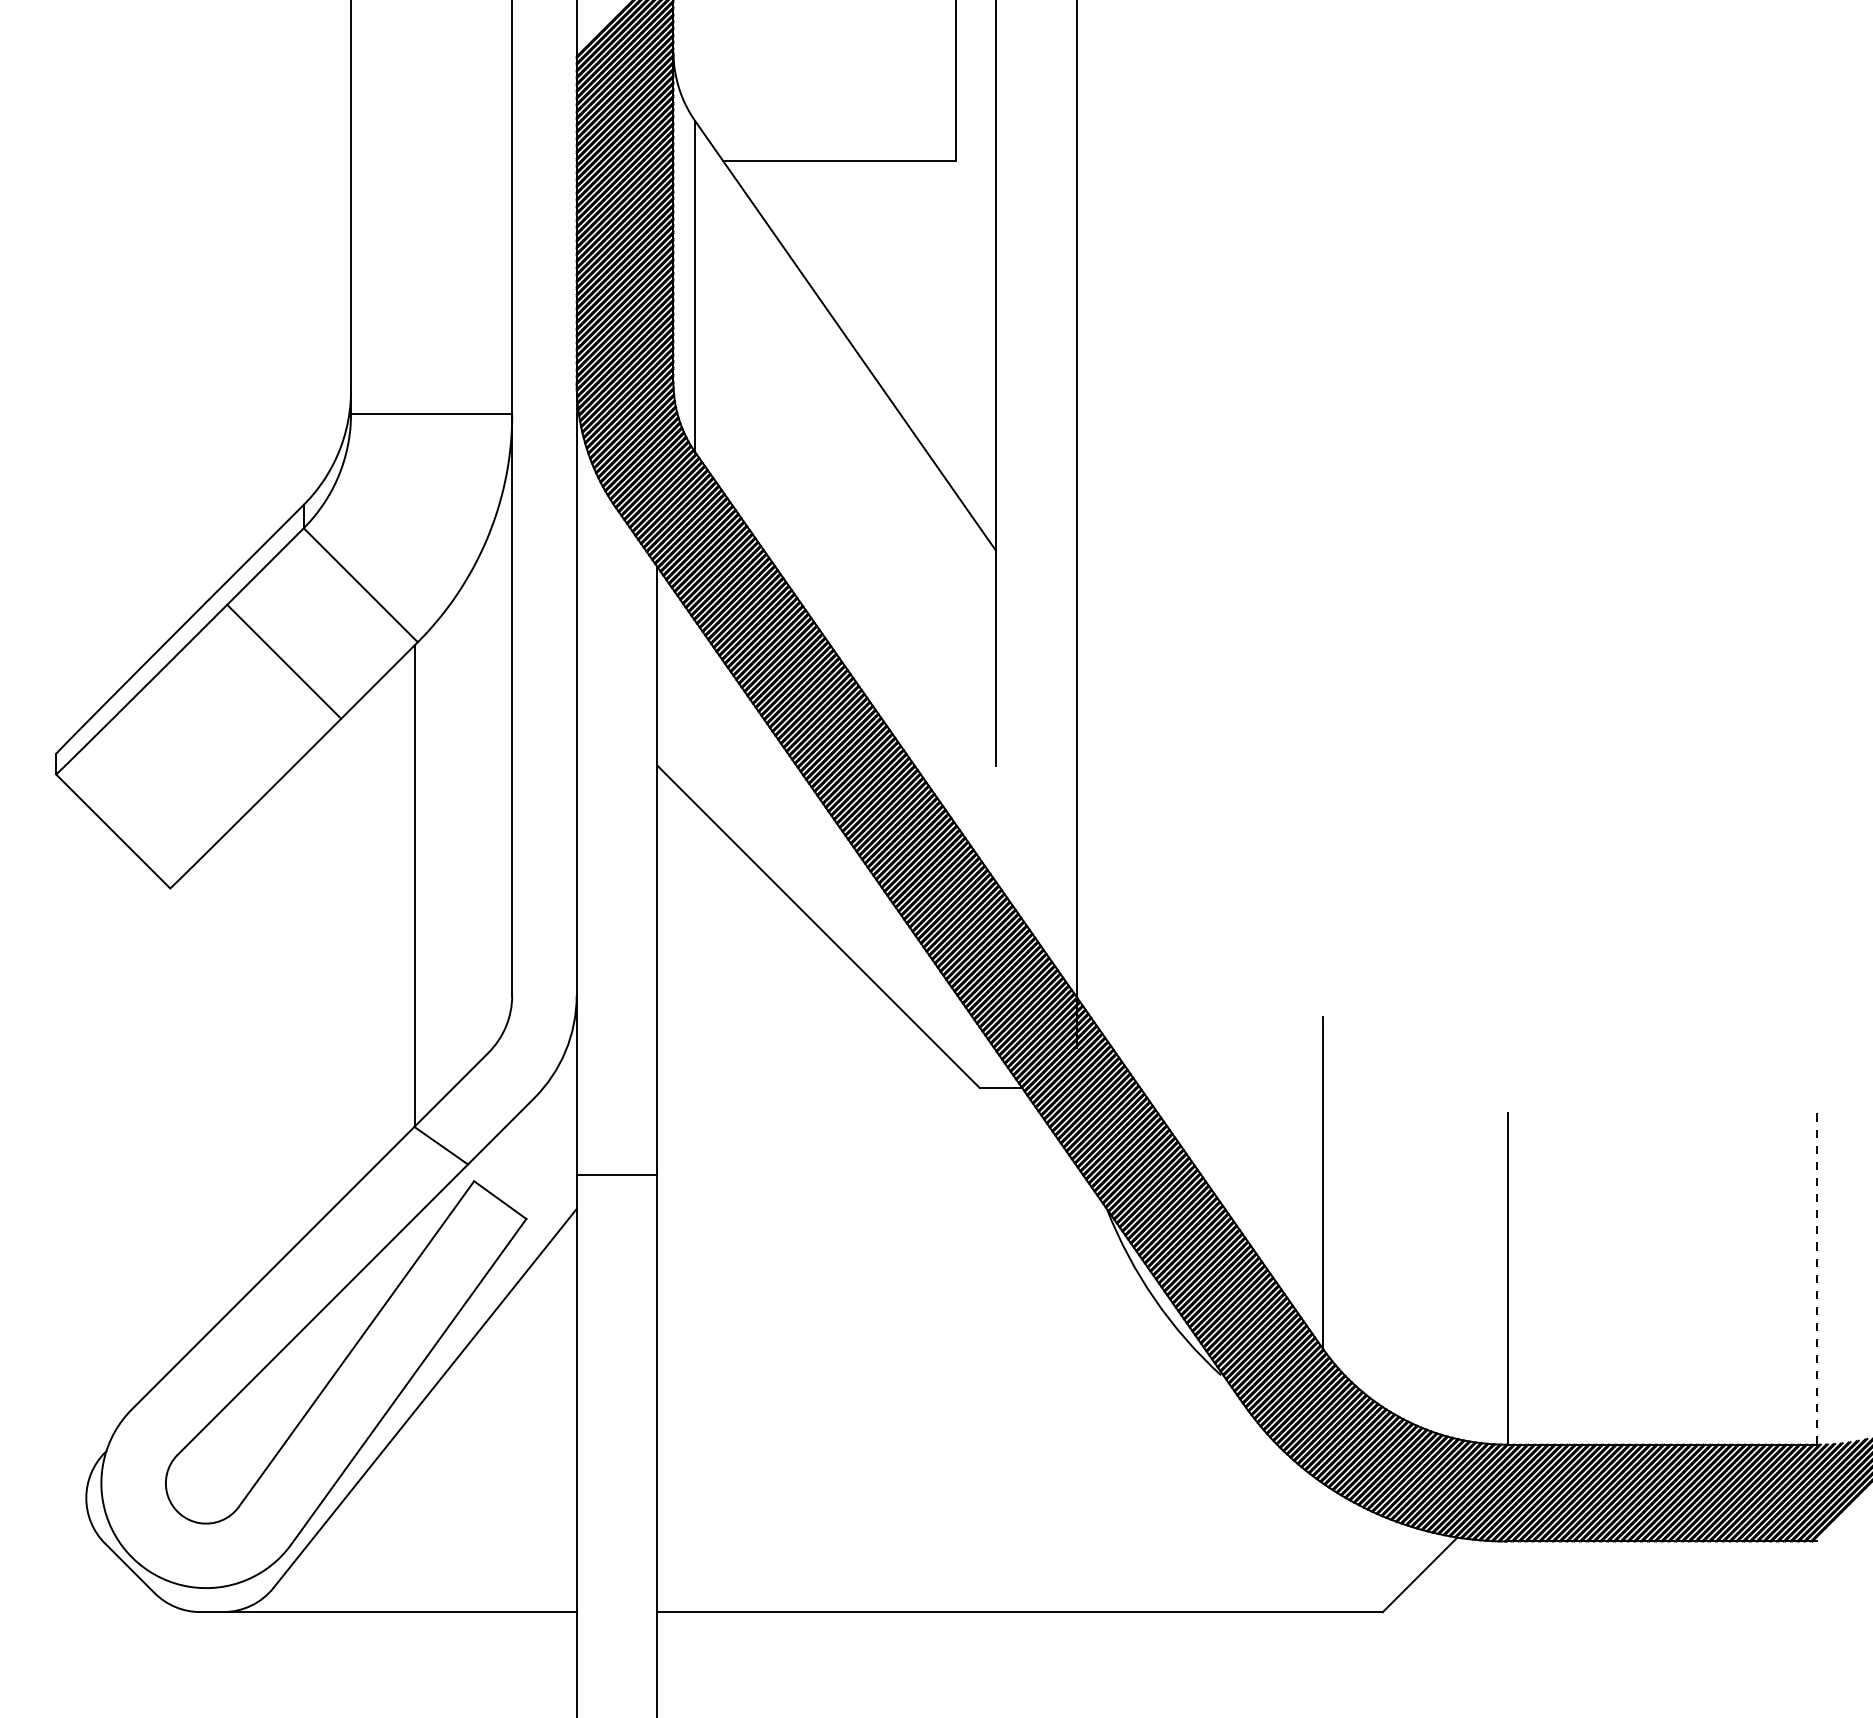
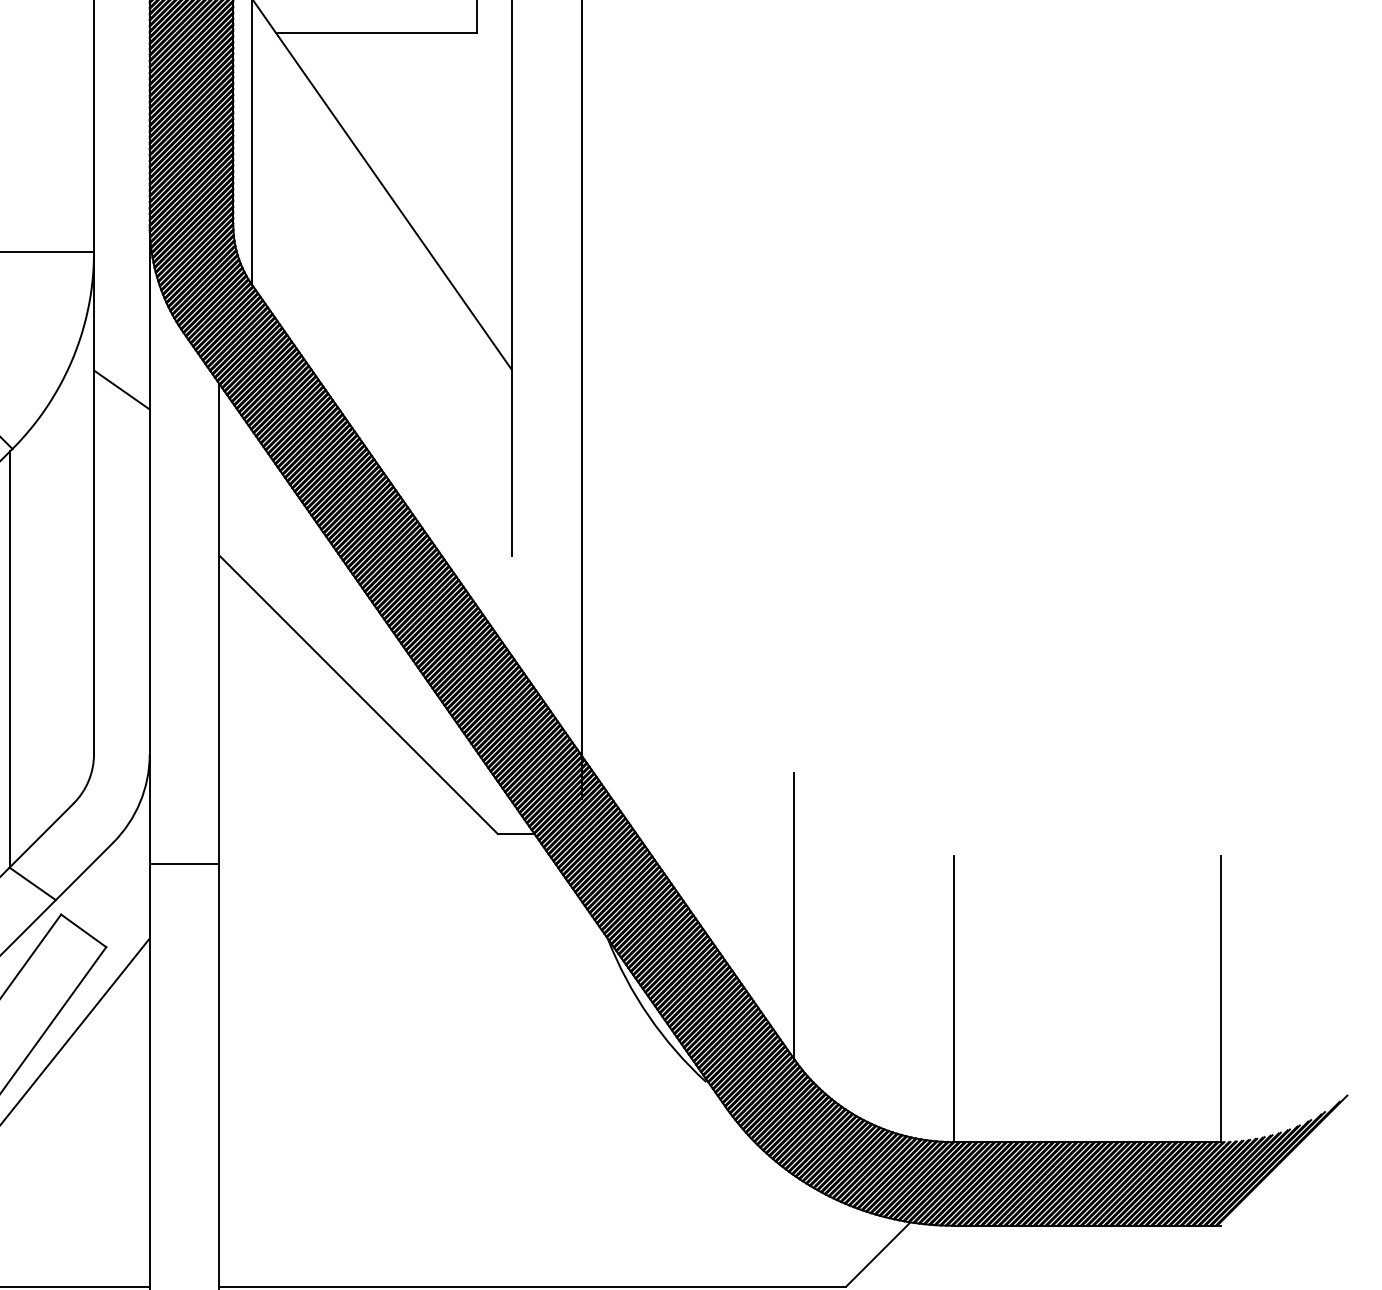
line: (544, 573) -> (121, 389), added
line: (616, 1174) -> (184, 863), moved
line: (1816, 1279) -> (1220, 999), dashed -> solid

